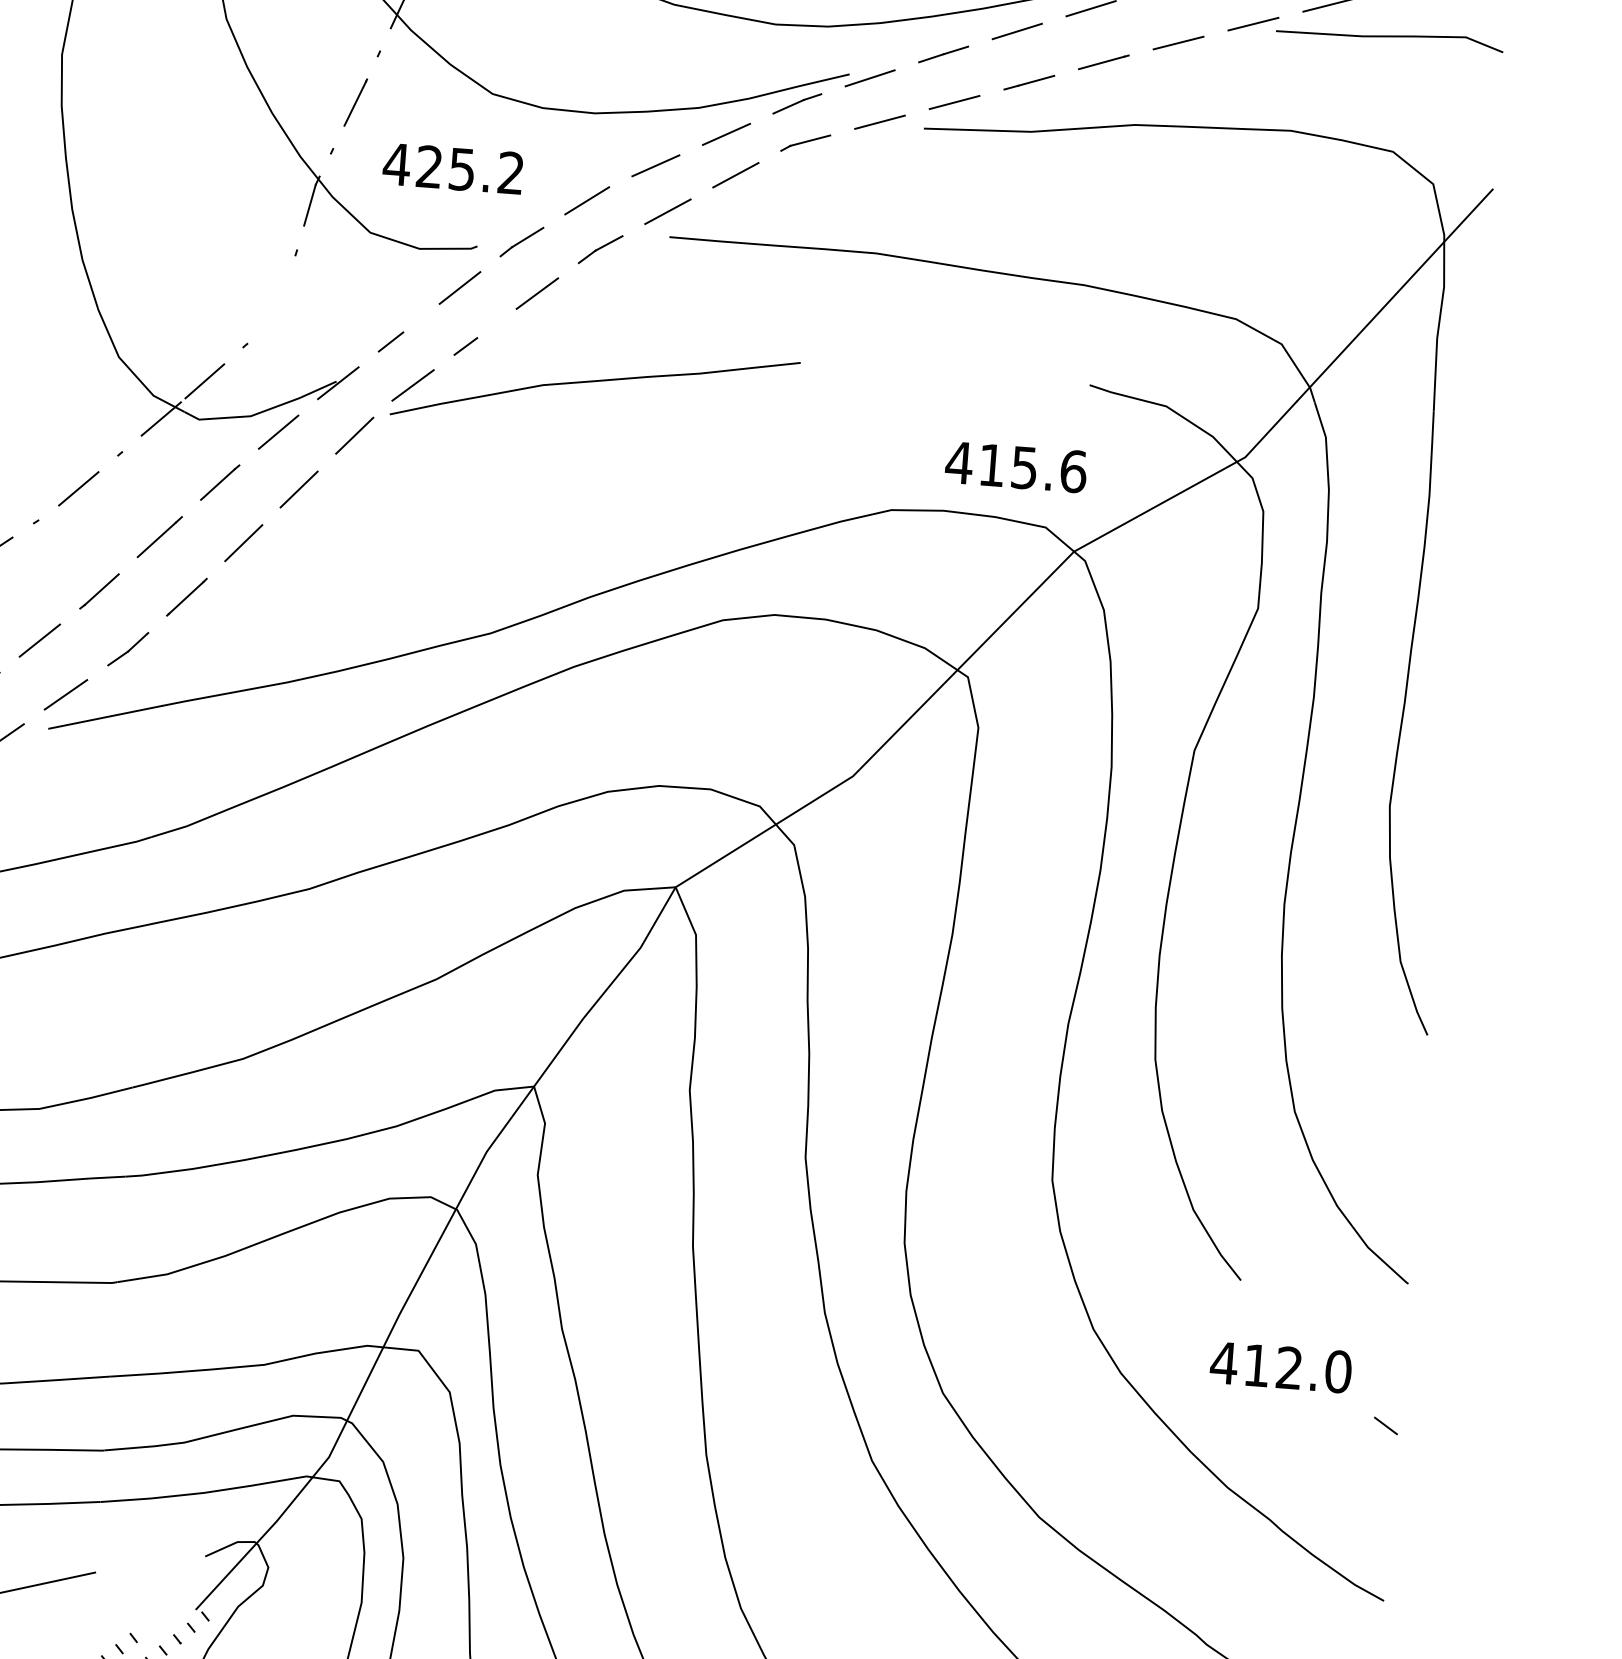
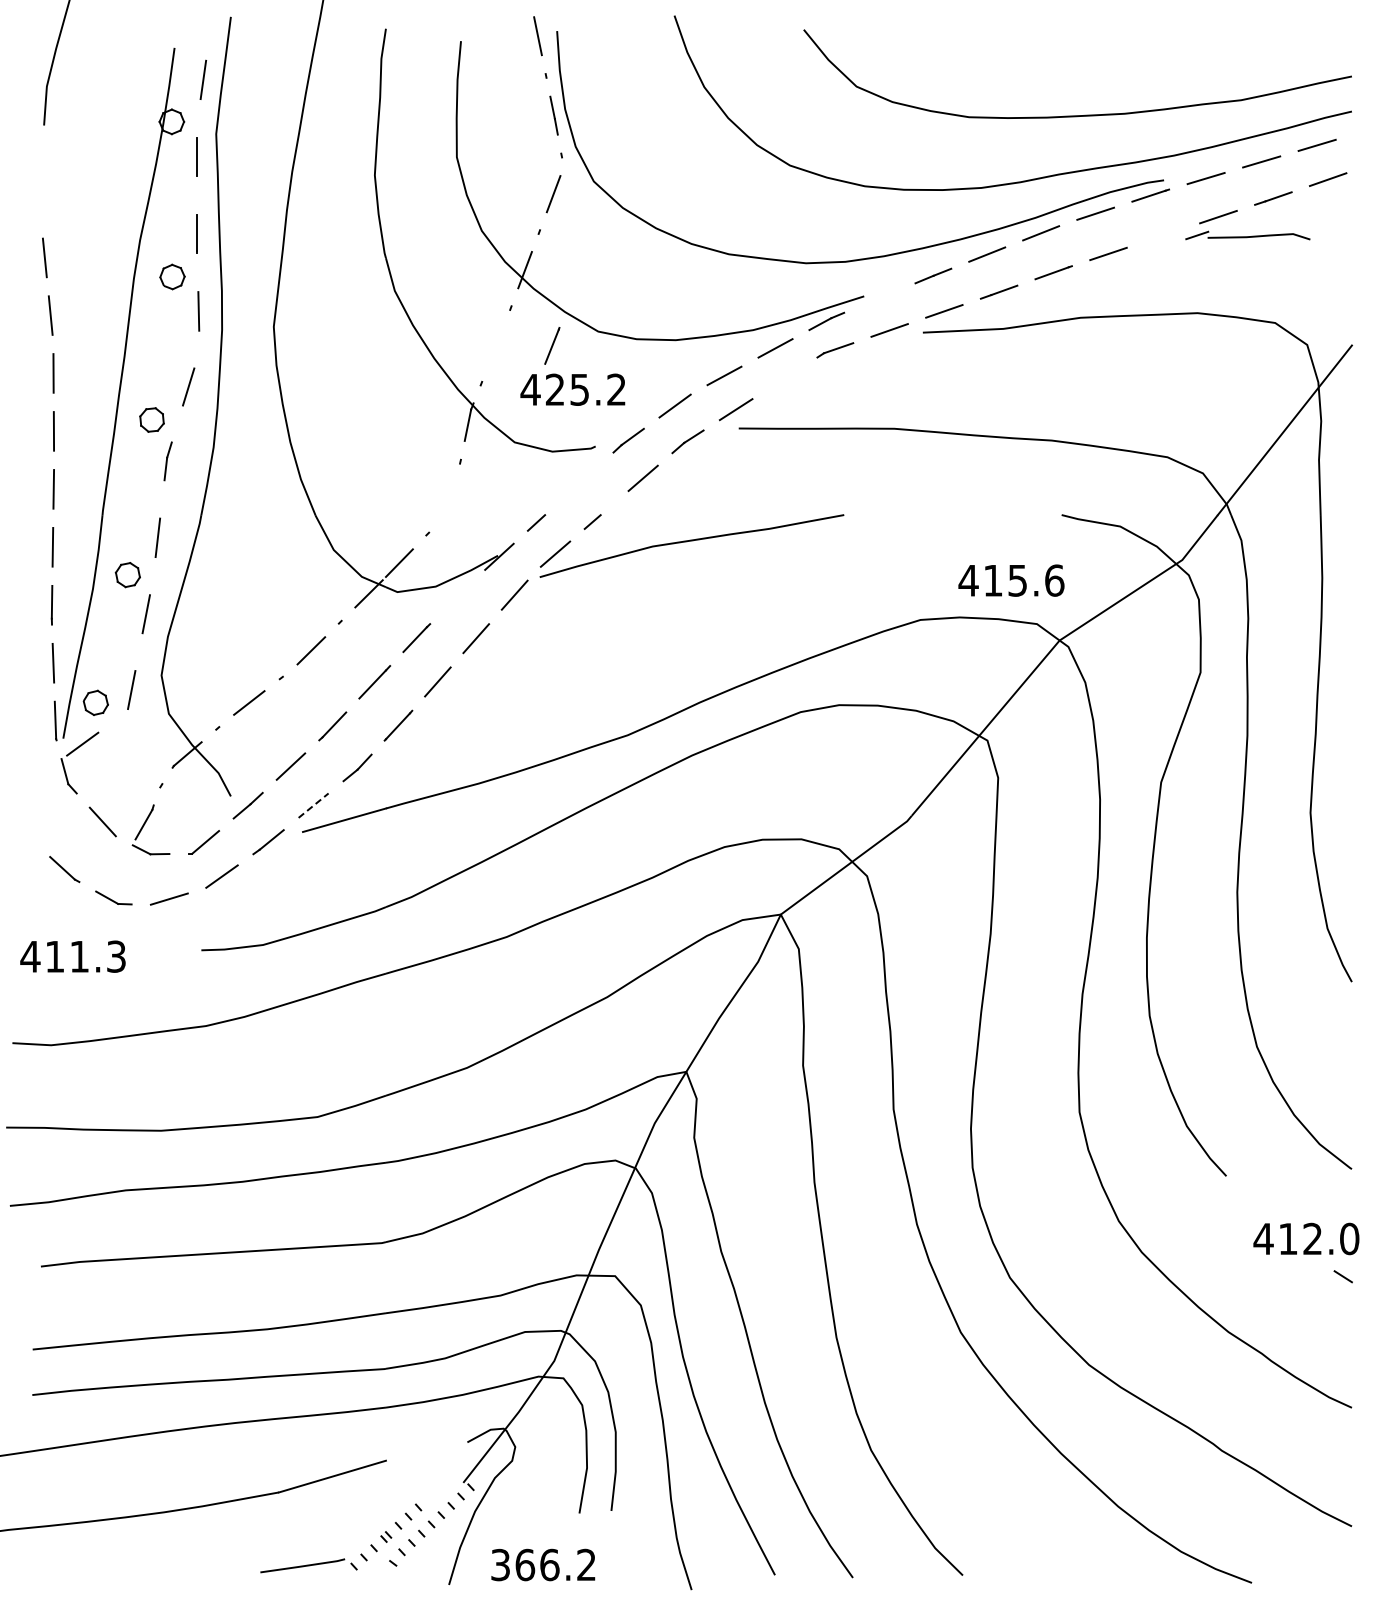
part: (1365, 32) -> (1247, 235), size x0.6
line: (869, 77) -> (879, 297), removed
line: (356, 102) -> (552, 345), moved
line: (735, 174) -> (784, 377), removed
line: (459, 287) -> (584, 478), removed
line: (278, 431) -> (457, 596), removed
line: (67, 694) -> (314, 805), solid -> dashed
text: (1281, 1366) -> (1306, 1238), moved

